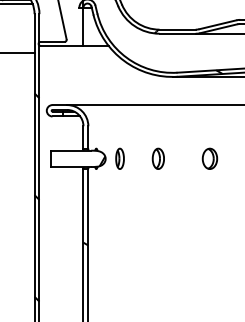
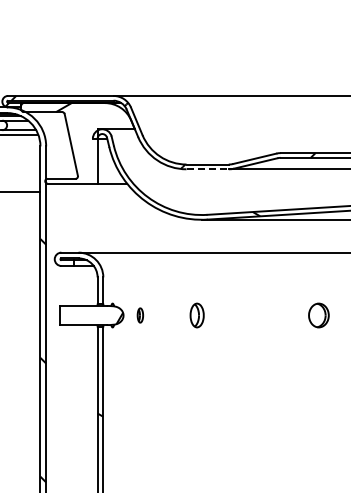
line: (178, 33) -> (208, 169), solid -> dashed
part: (120, 158) -> (140, 315), size x0.6
part: (157, 158) -> (196, 315), moved
part: (210, 158) -> (245, 315), removed

